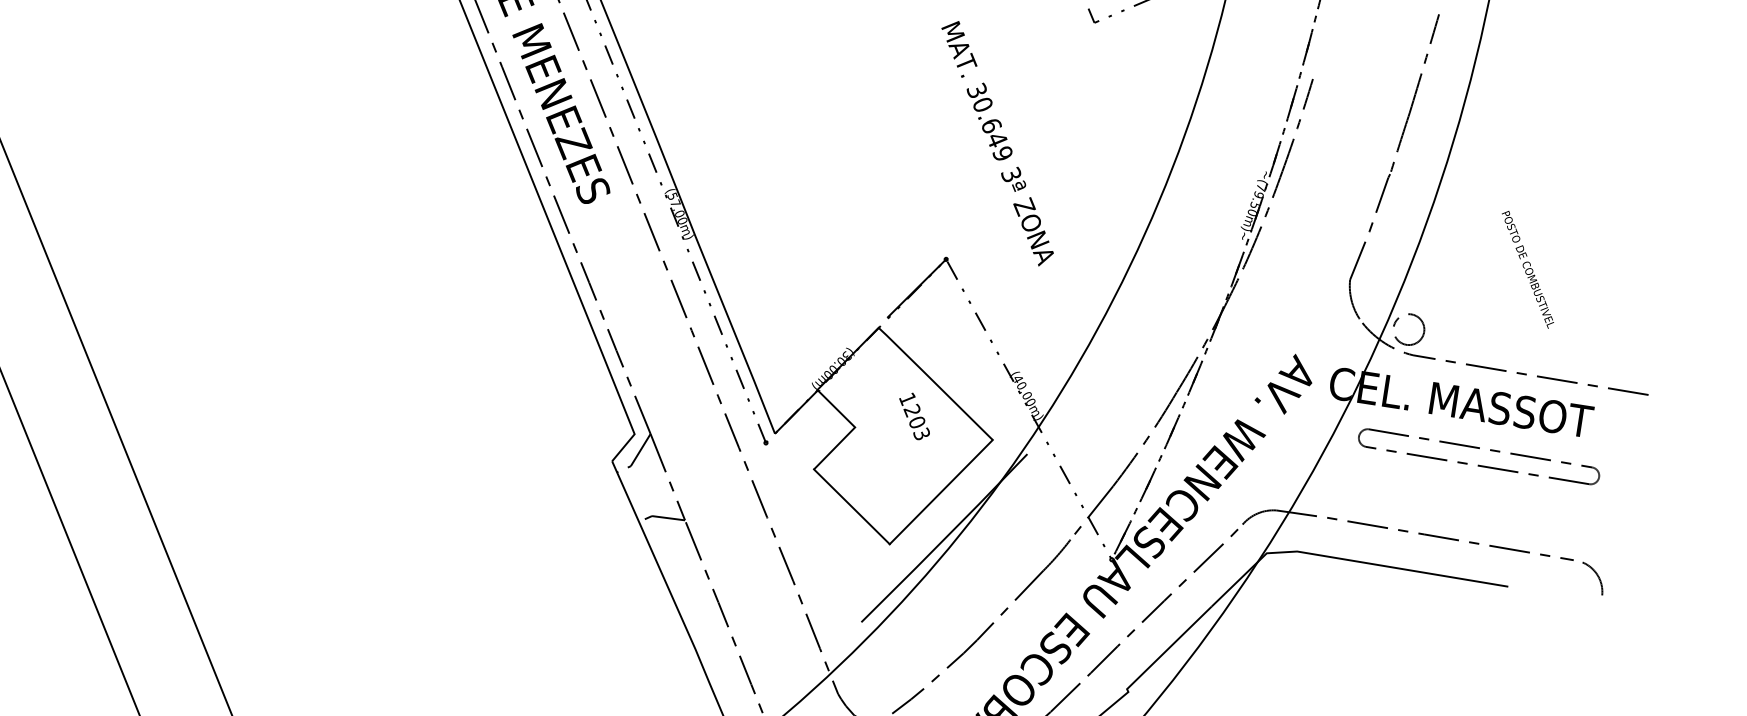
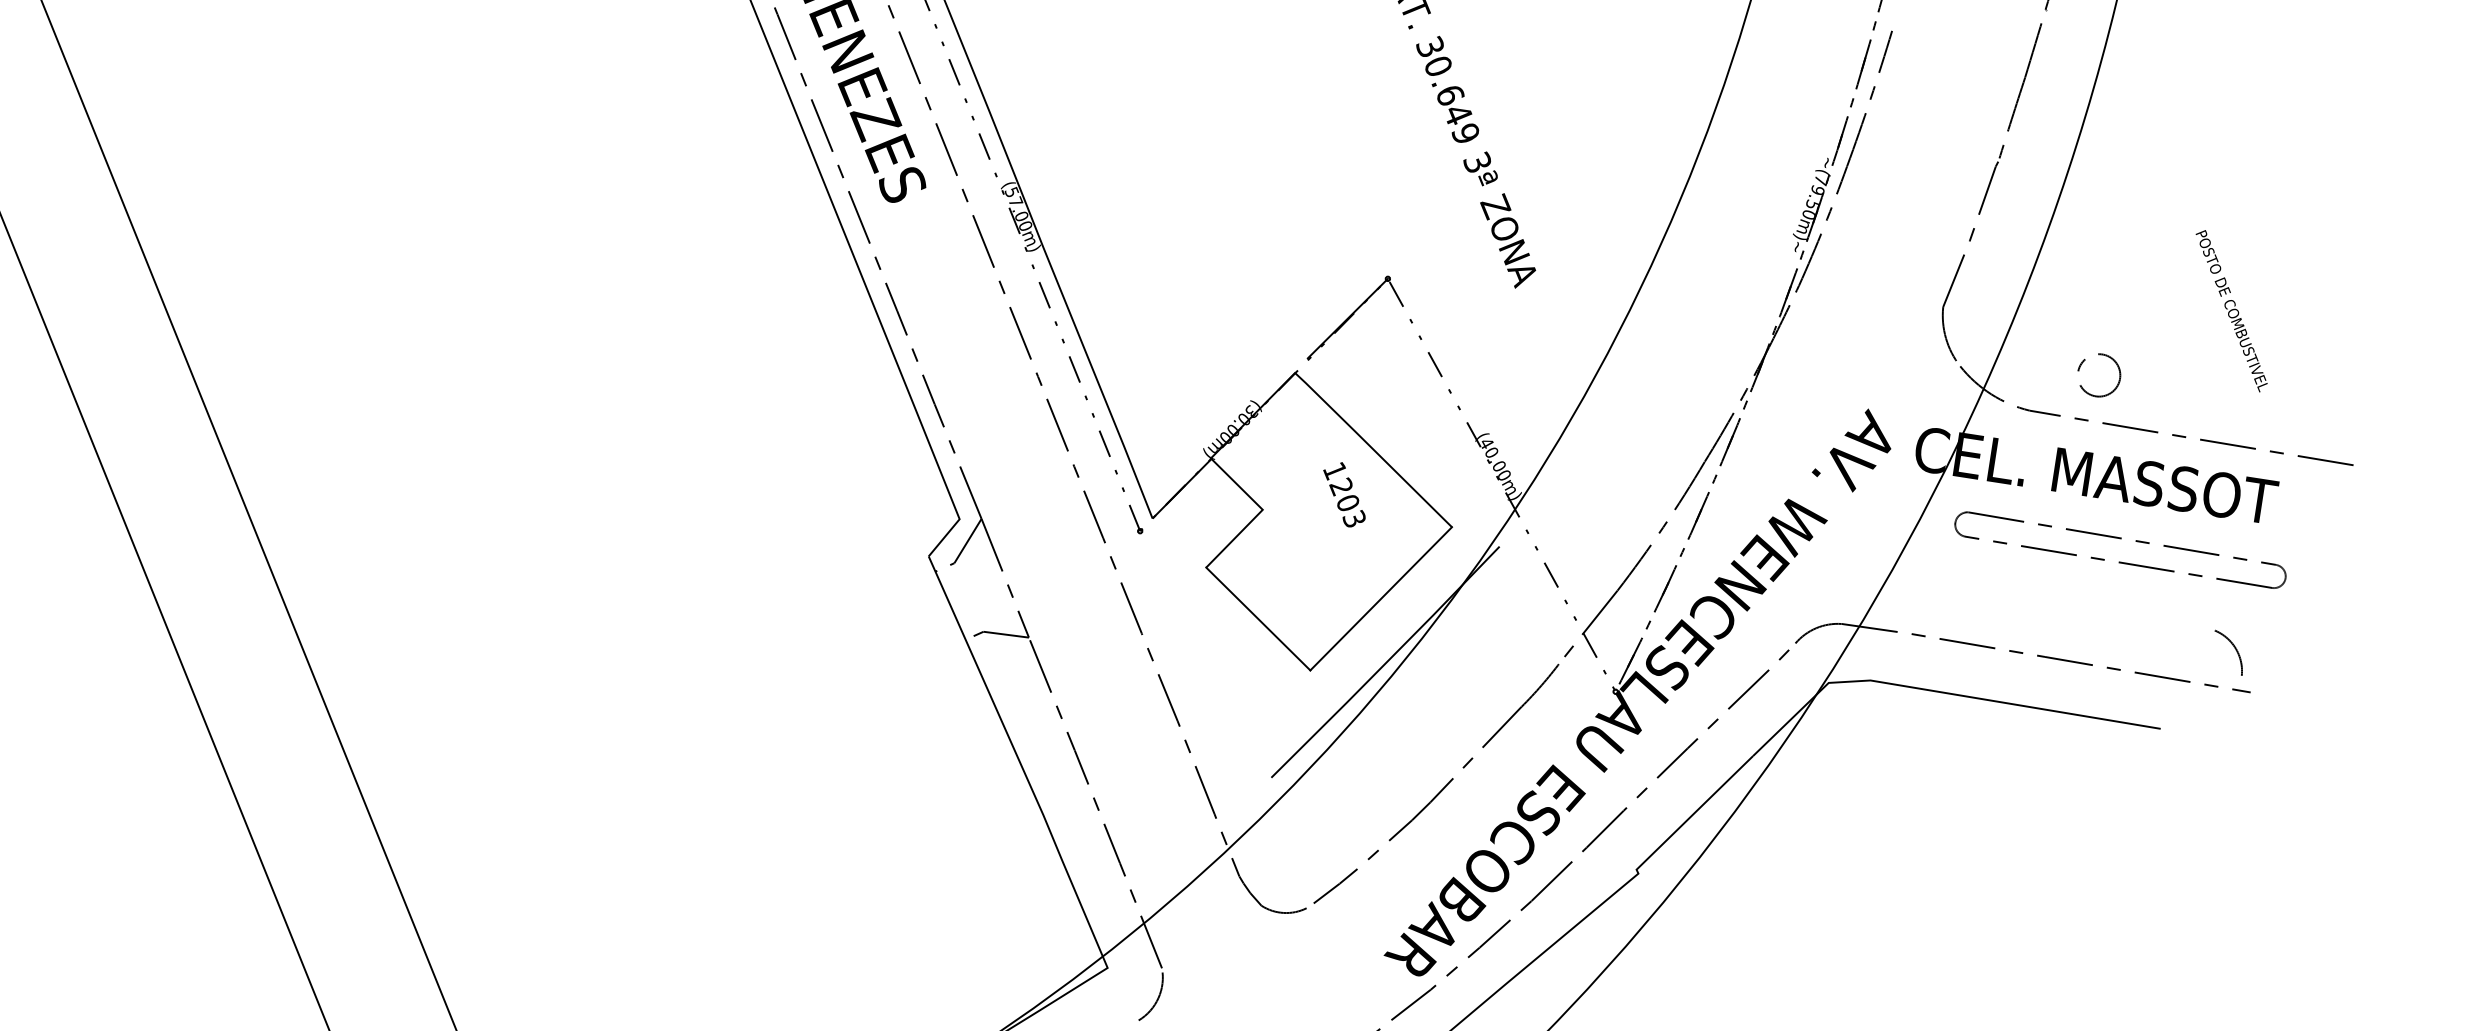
text: (1527, 270) -> (2231, 311), moved
circle: (1409, 329) -> (2099, 375), moved
arc: (1596, 575) -> (2234, 648), moved

